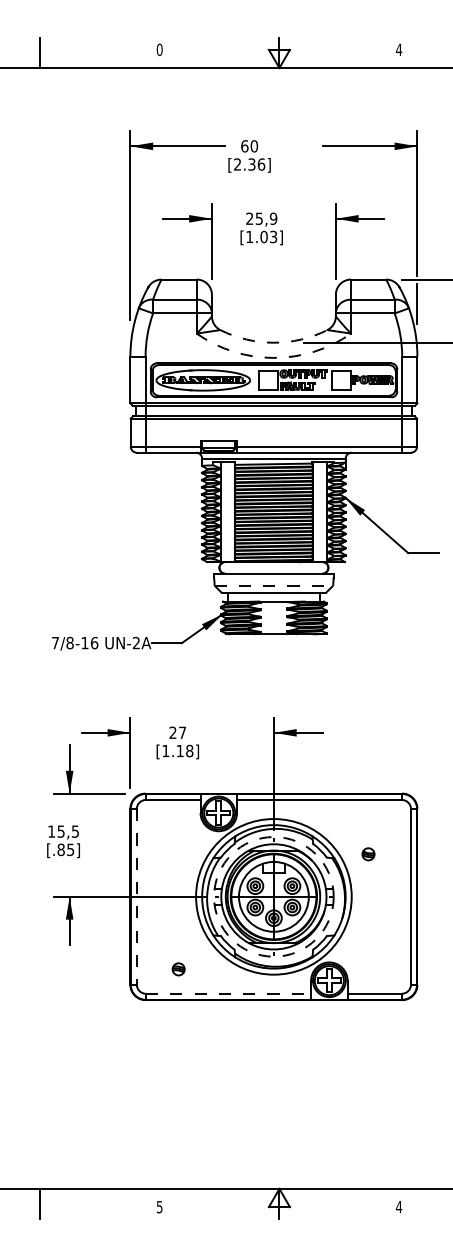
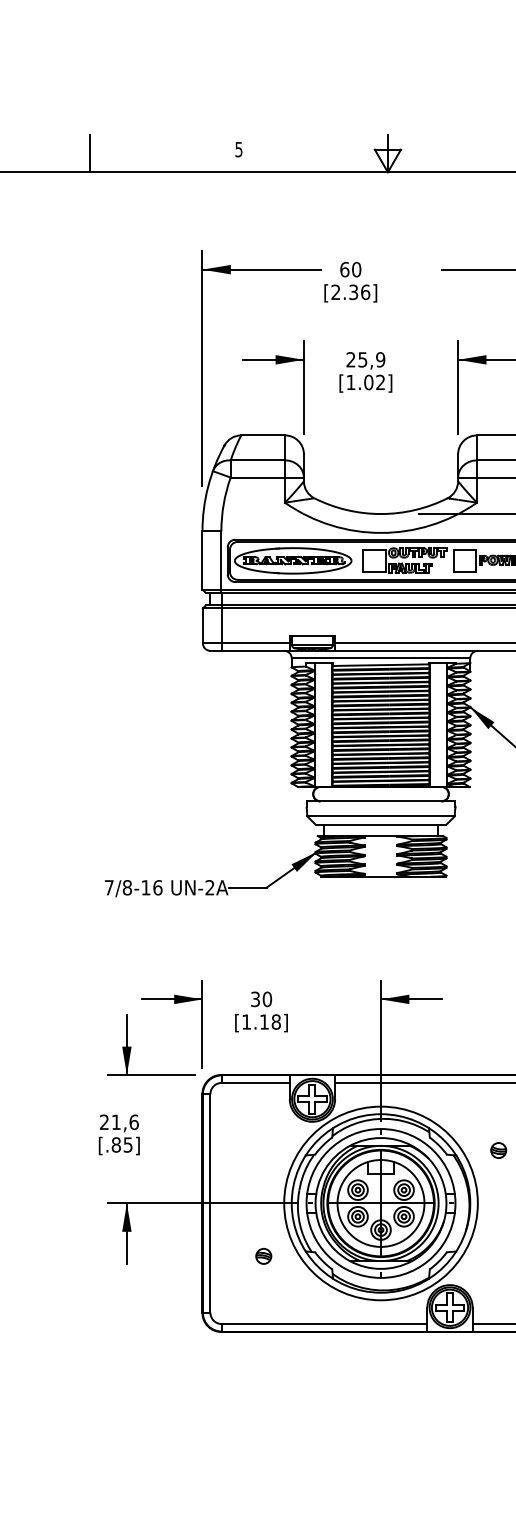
text: (159, 49) -> (238, 149), 0 -> 5
text: (273, 237) -> (380, 383), [1.03] -> [1.02]
arc: (273, 342) -> (380, 513), dashed -> solid
arc: (273, 357) -> (380, 532), dashed -> solid
line: (274, 585) -> (381, 816), dashed -> solid
text: (177, 732) -> (261, 998), 27 -> 30
text: (63, 831) -> (119, 1122), 15,5 -> 21,6
line: (136, 896) -> (210, 1203), dashed -> solid
circle: (273, 896) -> (380, 1203), dashed -> solid
part: (178, 969) -> (263, 1256), moved
line: (228, 993) -> (324, 1323), dashed -> solid

